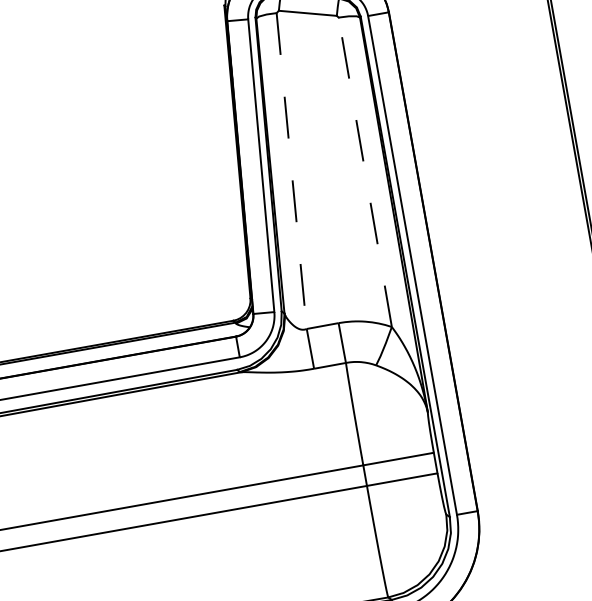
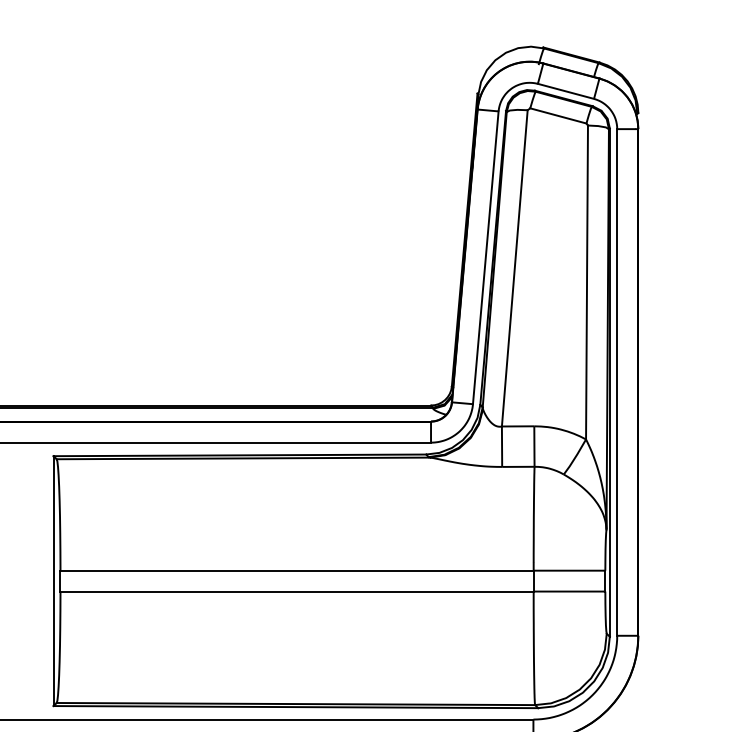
line: (291, 171) -> (514, 268), dashed -> solid
line: (365, 172) -> (587, 282), dashed -> solid

